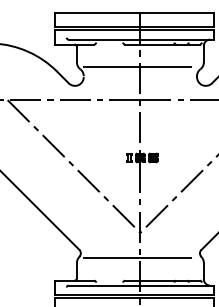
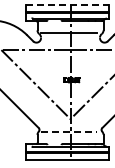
line: (134, 12) -> (67, 4), solid -> dashed
line: (136, 258) -> (68, 132), solid -> dashed

